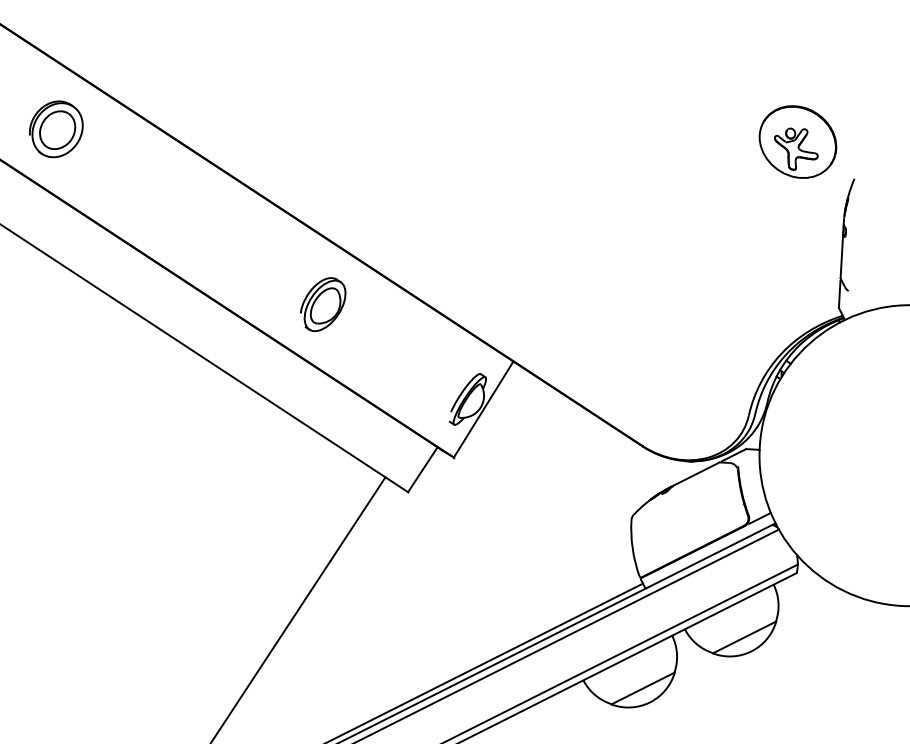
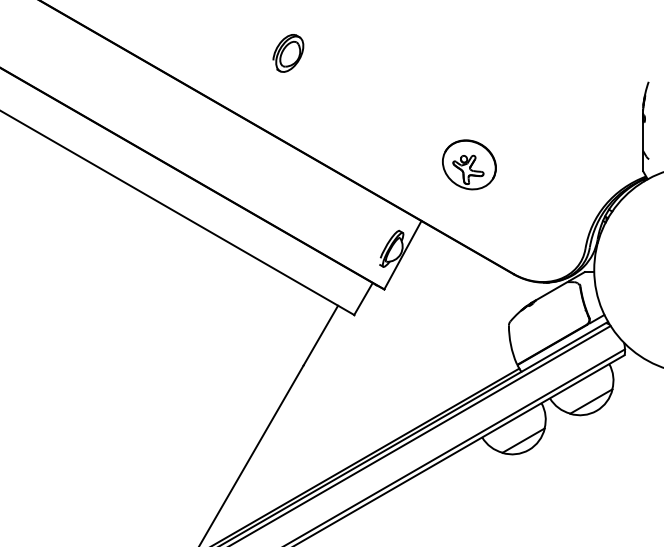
part: (55, 129) -> (97, 79), removed
part: (798, 141) -> (469, 164), moved
part: (323, 304) -> (288, 53), moved

